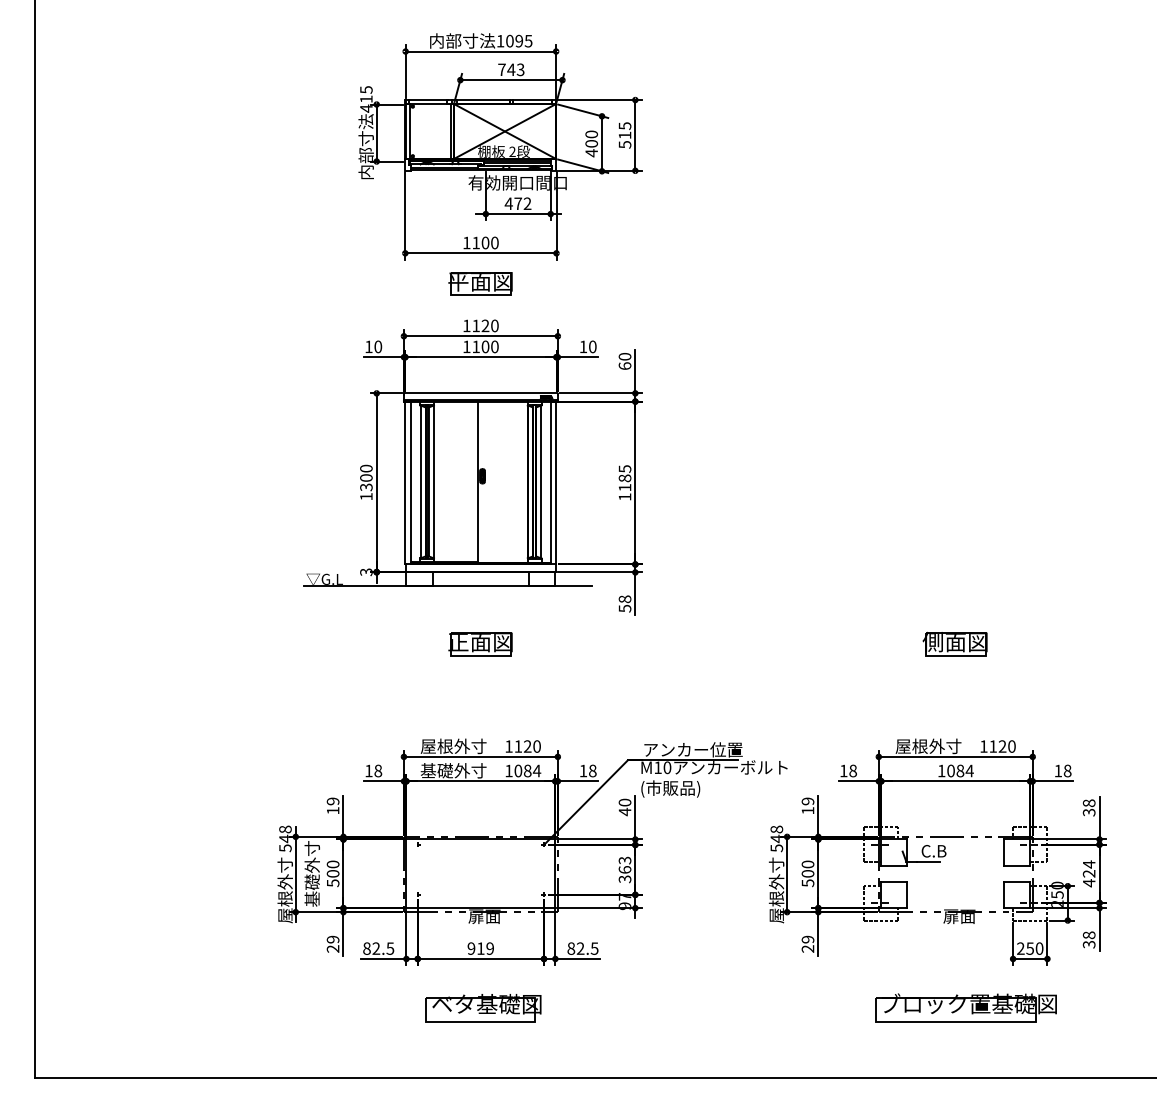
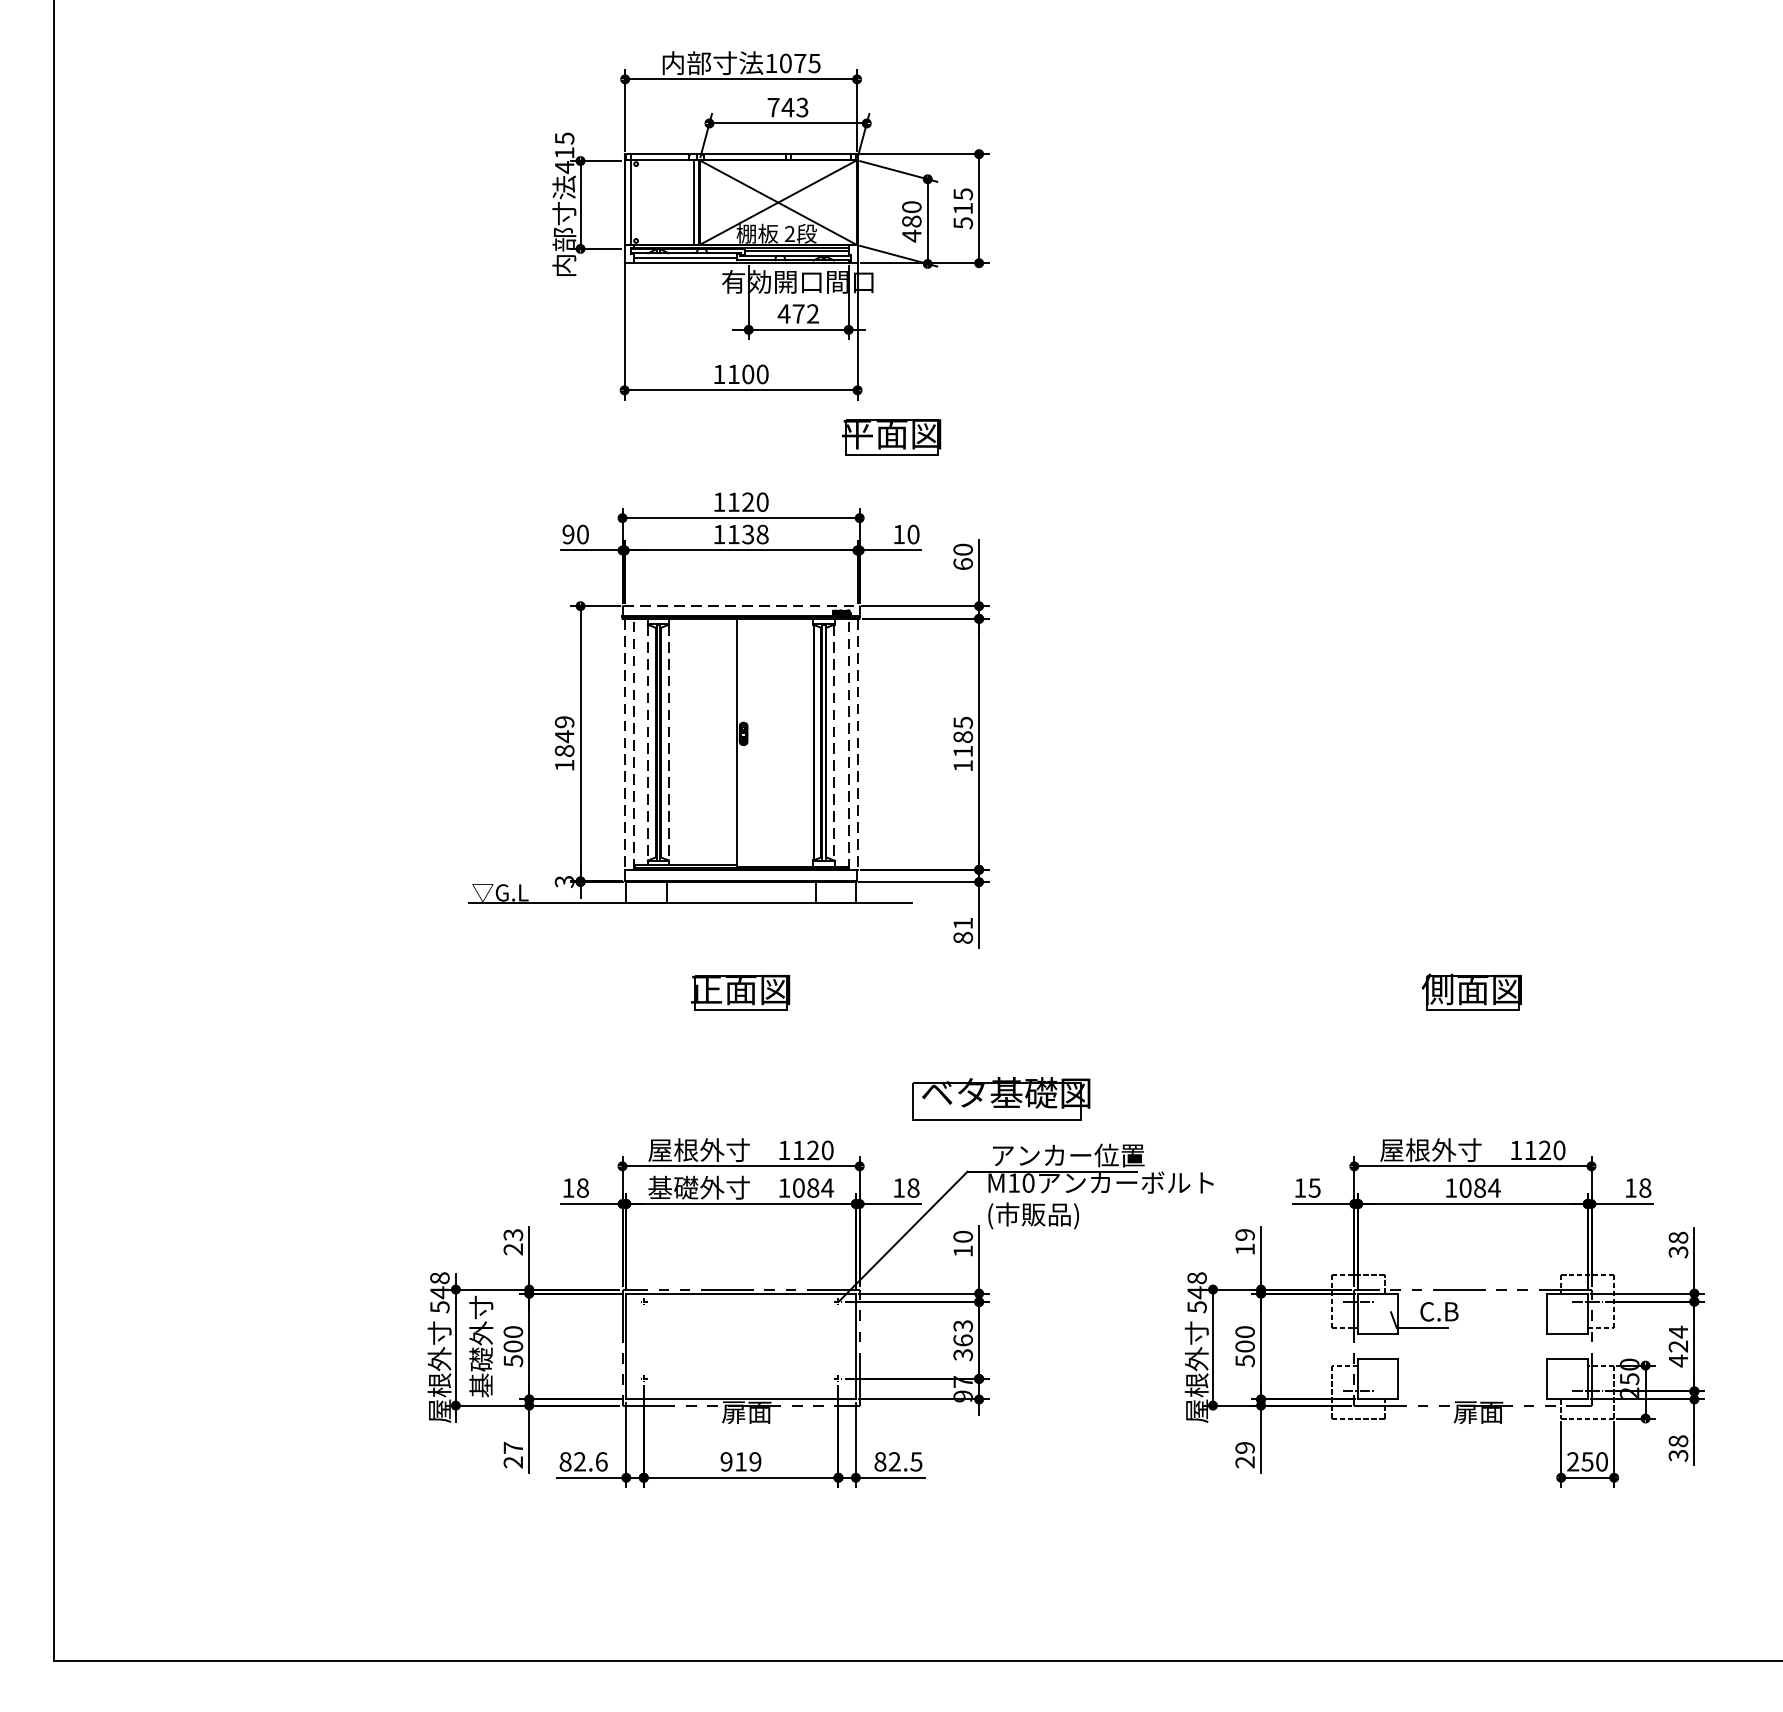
text: (519, 40) -> (800, 62), 1095 -> 1075
text: (591, 143) -> (911, 221), 400 -> 480
part: (480, 283) -> (891, 436), moved
text: (368, 346) -> (567, 533), 10 -> 90
text: (489, 346) -> (754, 533), 1100 -> 1138
line: (480, 393) -> (740, 606), solid -> dashed
text: (366, 477) -> (564, 735), 1300 -> 1849
line: (411, 482) -> (634, 743), solid -> dashed
line: (420, 482) -> (648, 743), solid -> dashed
line: (433, 482) -> (668, 743), solid -> dashed
line: (541, 482) -> (834, 743), solid -> dashed
line: (550, 482) -> (848, 743), solid -> dashed
line: (405, 483) -> (624, 745), solid -> dashed
line: (556, 483) -> (857, 745), solid -> dashed
text: (624, 603) -> (962, 929), 58 -> 81
text: (852, 770) -> (1313, 1187), 18 -> 15
text: (332, 805) -> (512, 1241), 19 -> 23
text: (624, 811) -> (962, 1250), 40 -> 10
text: (332, 939) -> (512, 1447), 29 -> 27
text: (390, 948) -> (601, 1461), 82.5 -> 82.6
part: (965, 1007) -> (1487, 1552), removed
part: (483, 1008) -> (1000, 1099), moved

